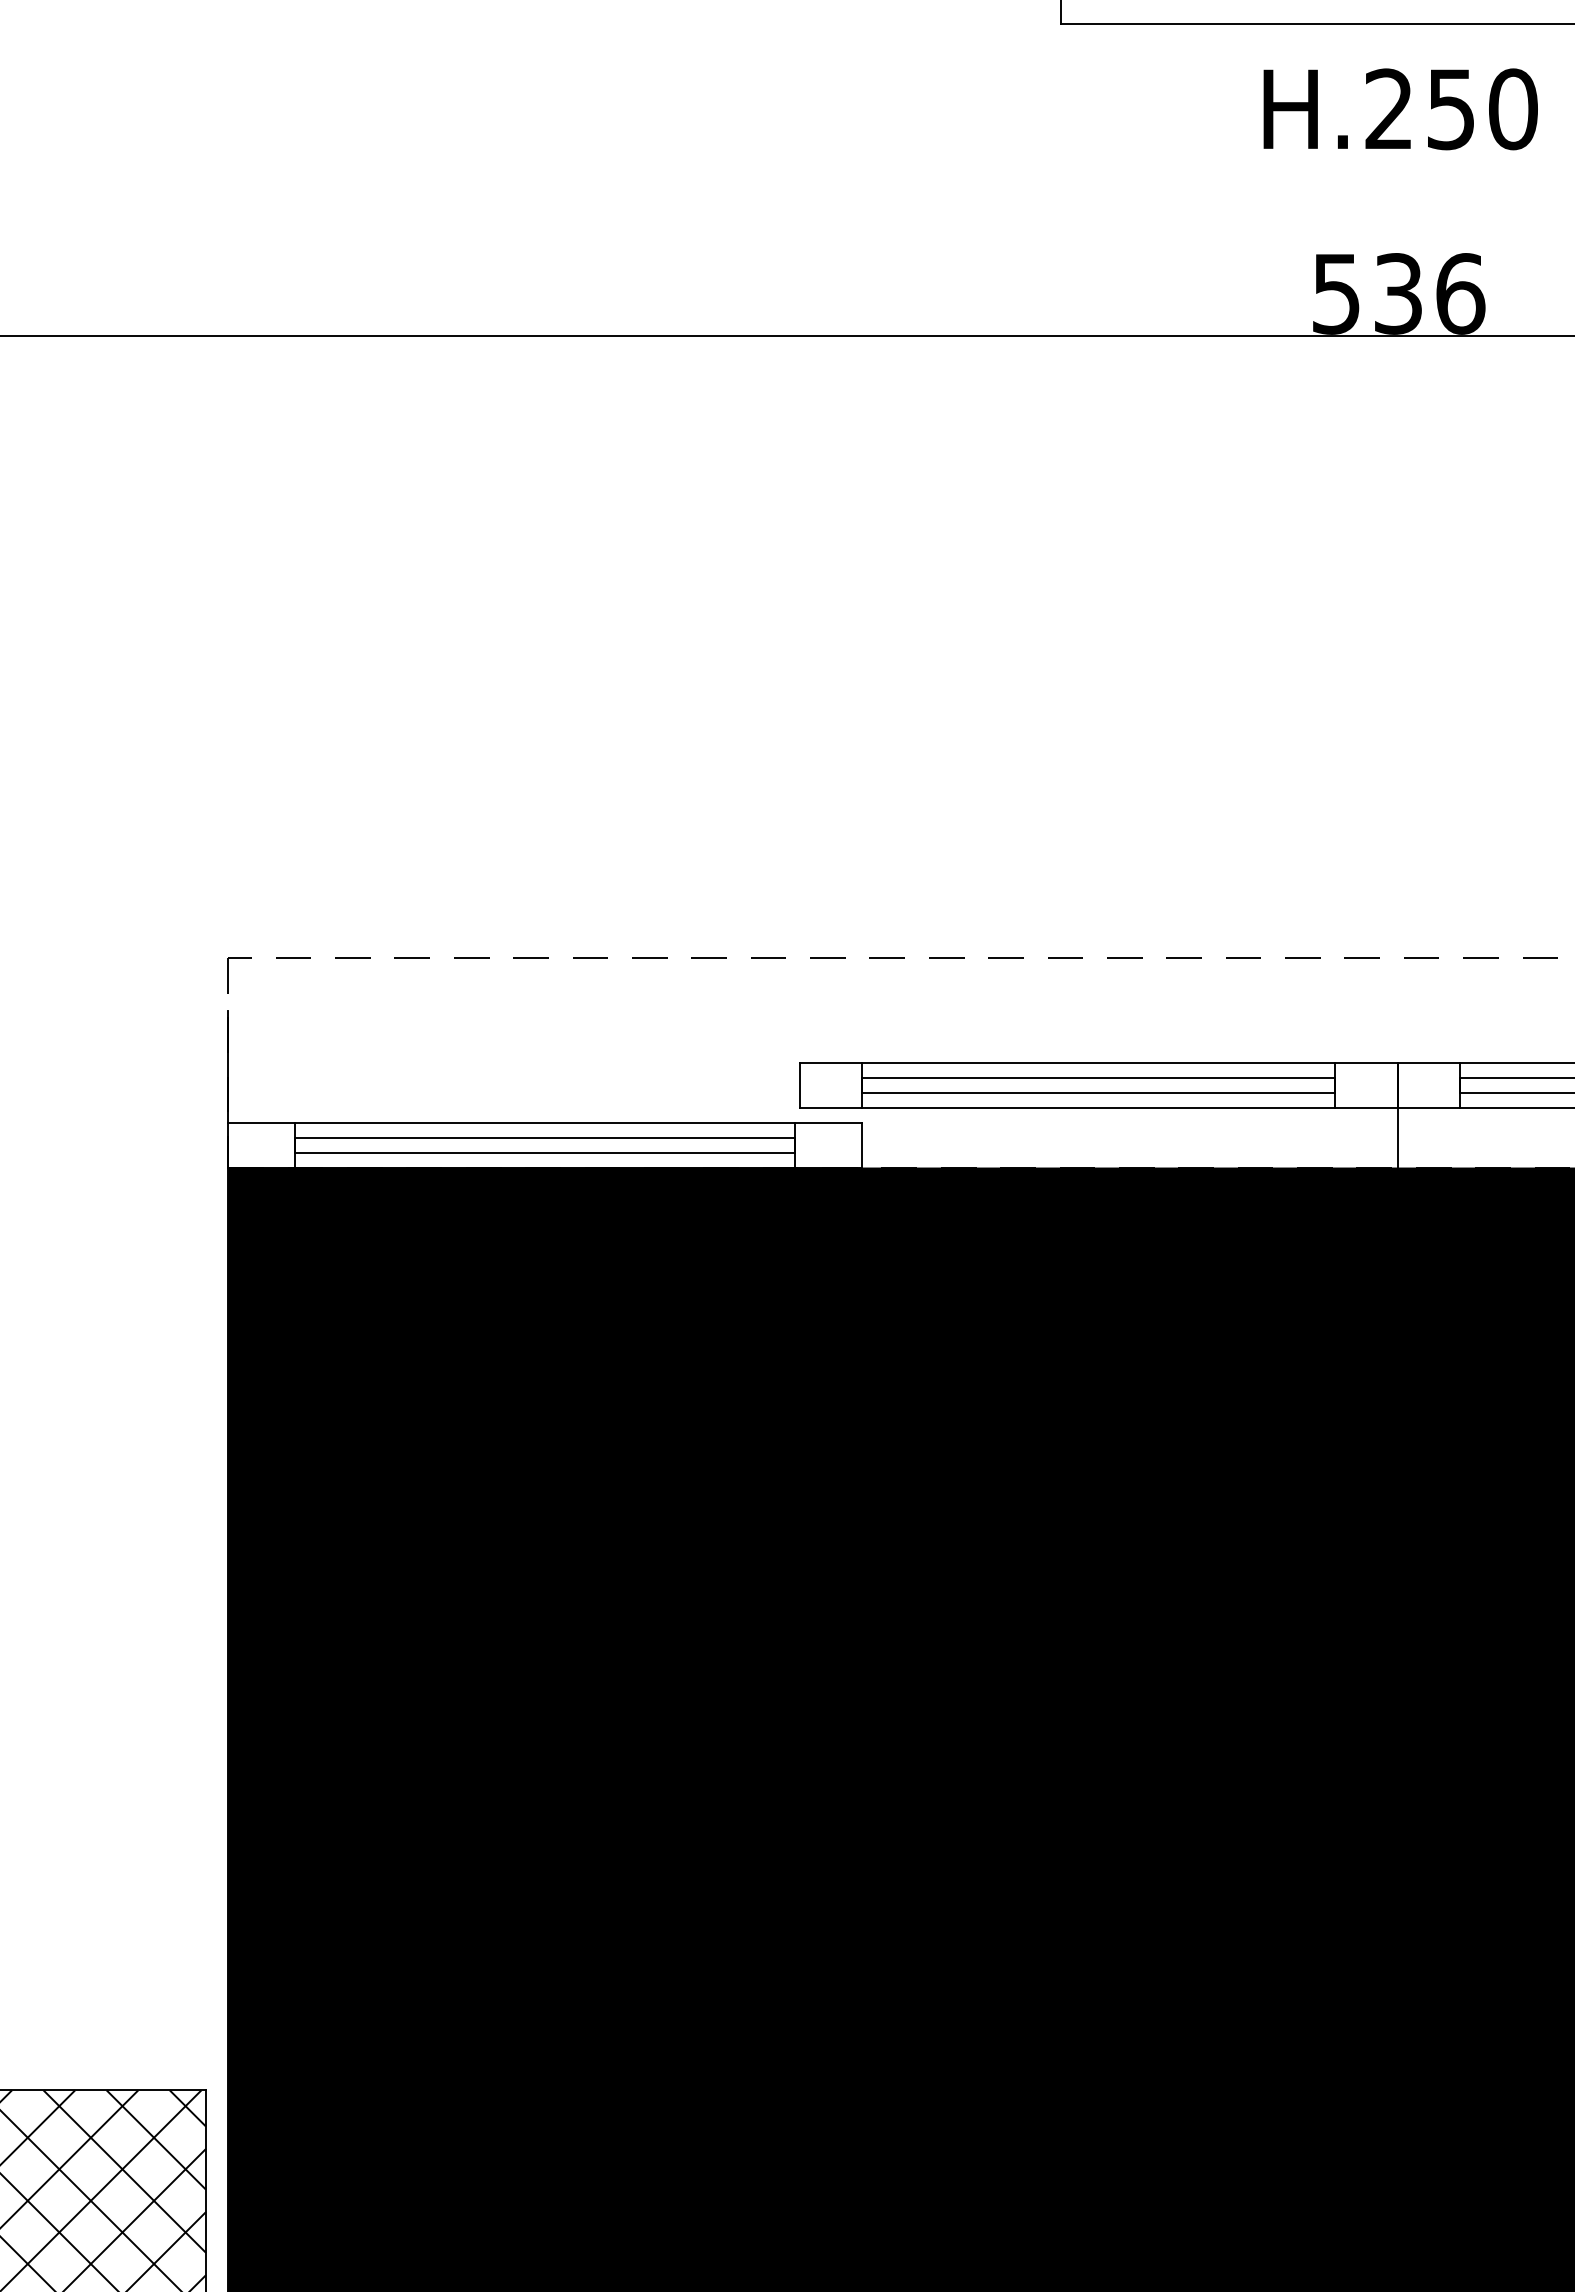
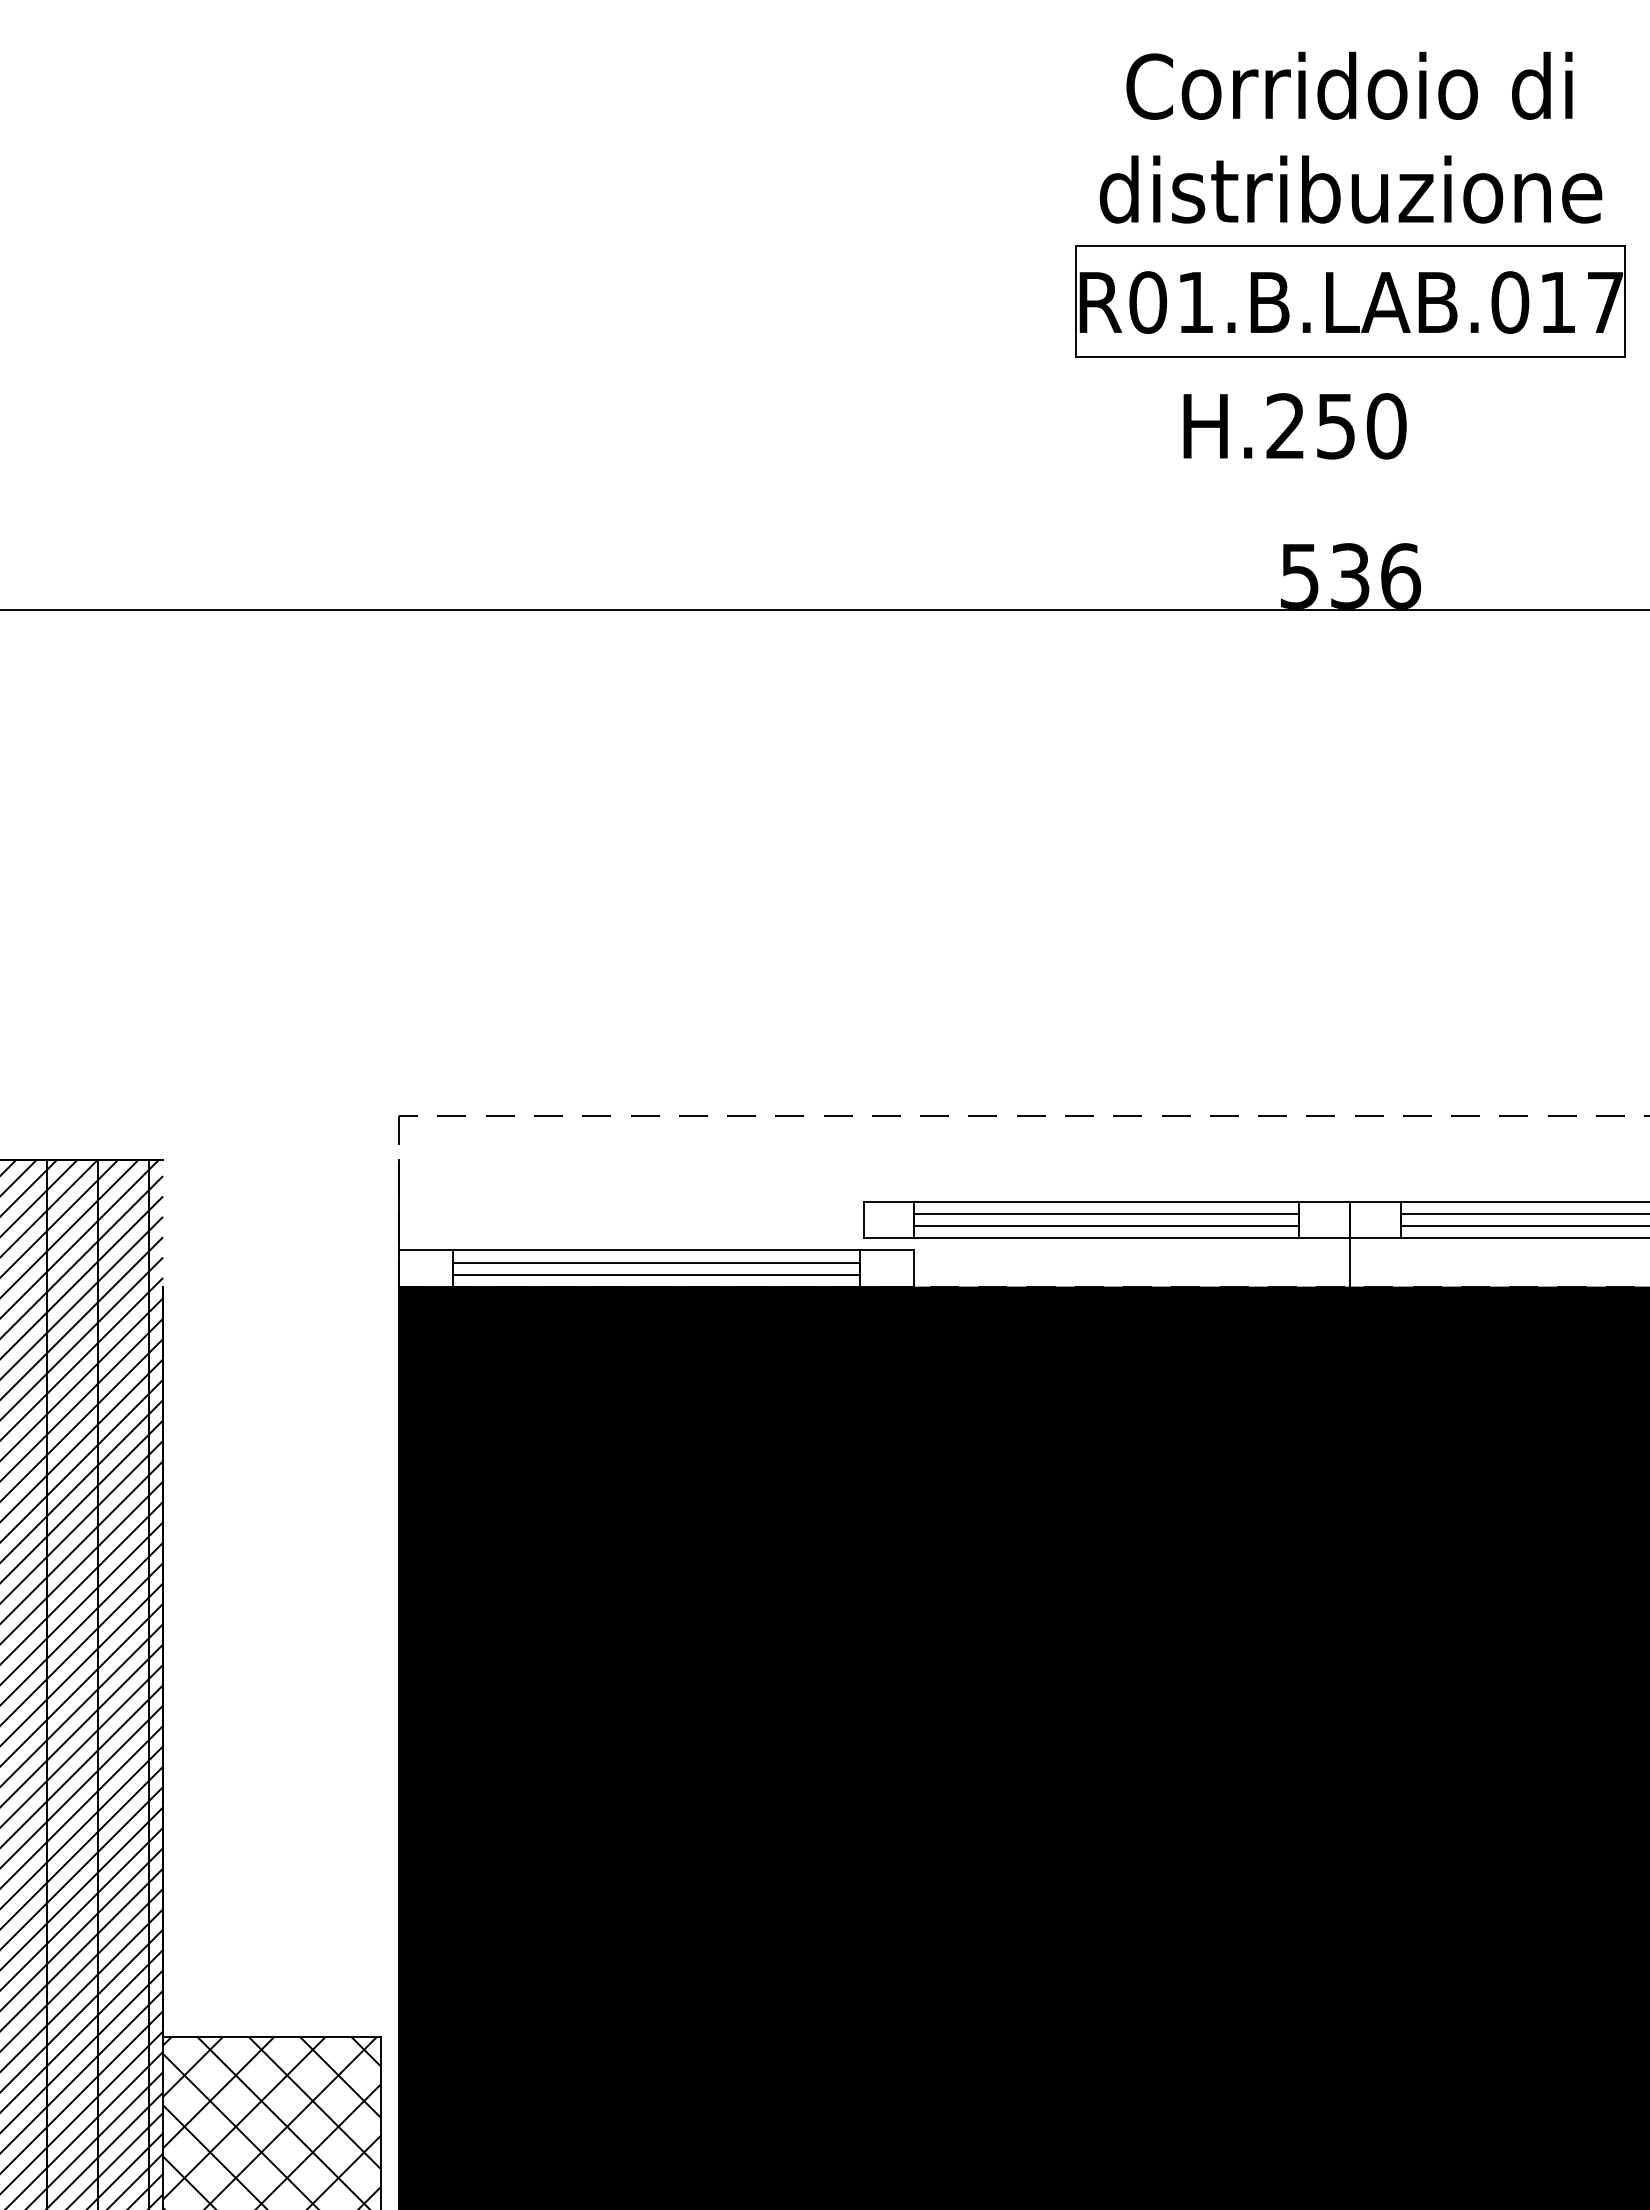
text: (1399, 109) -> (1294, 426), moved

